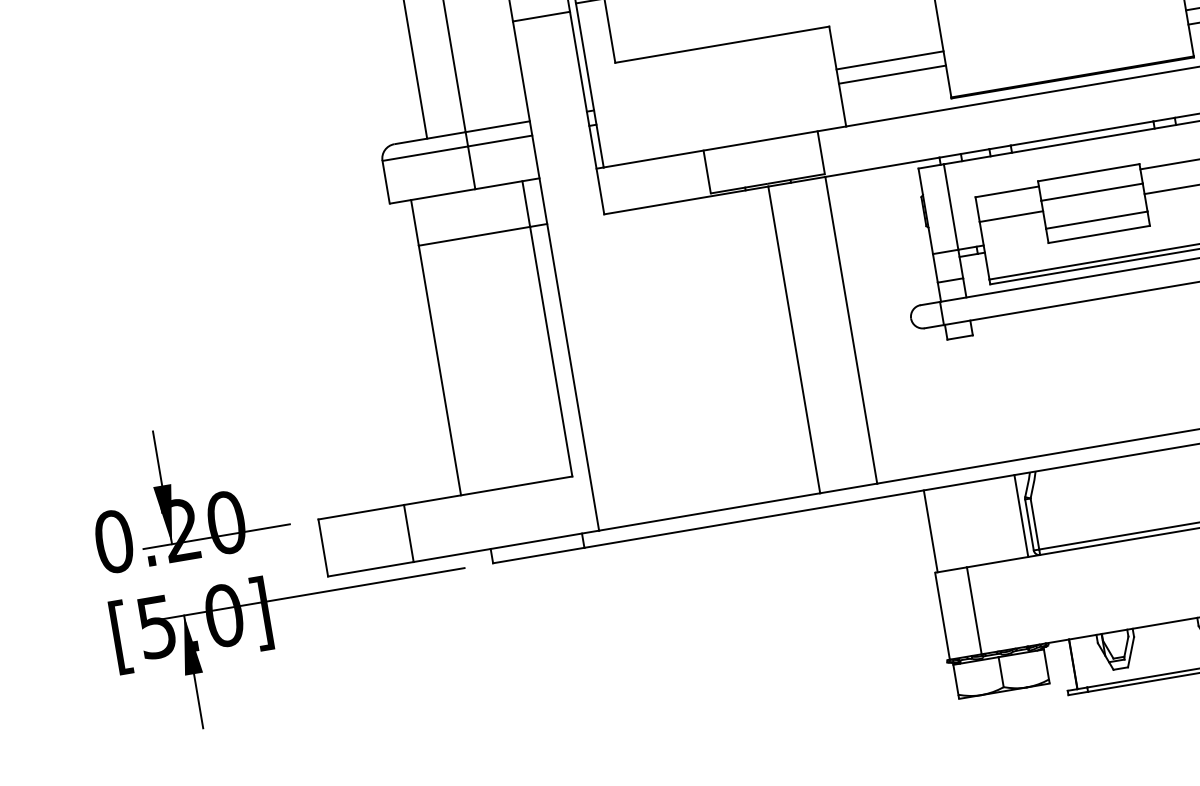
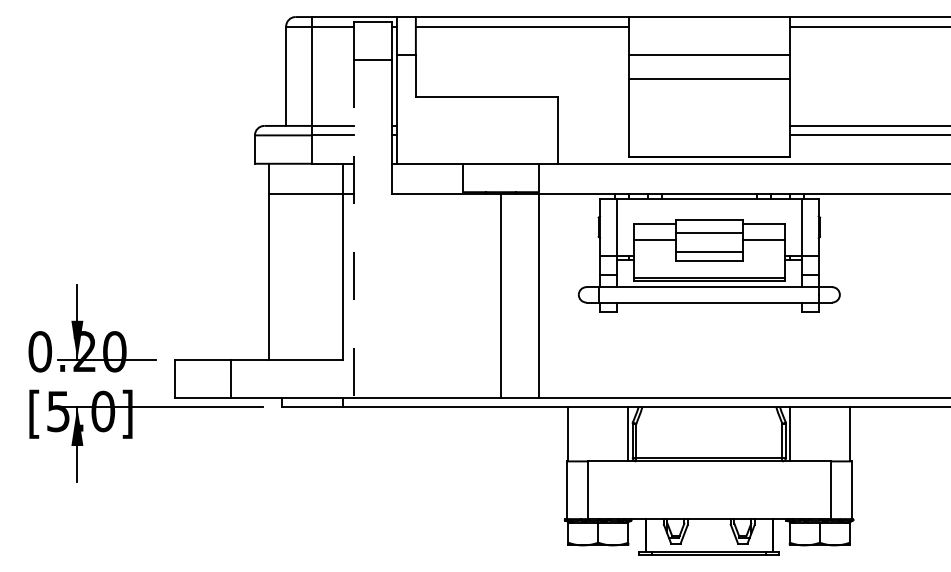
line: (888, 59) -> (592, 125), removed
line: (891, 75) -> (592, 135), removed
line: (556, 275) -> (354, 228), solid -> dashed

